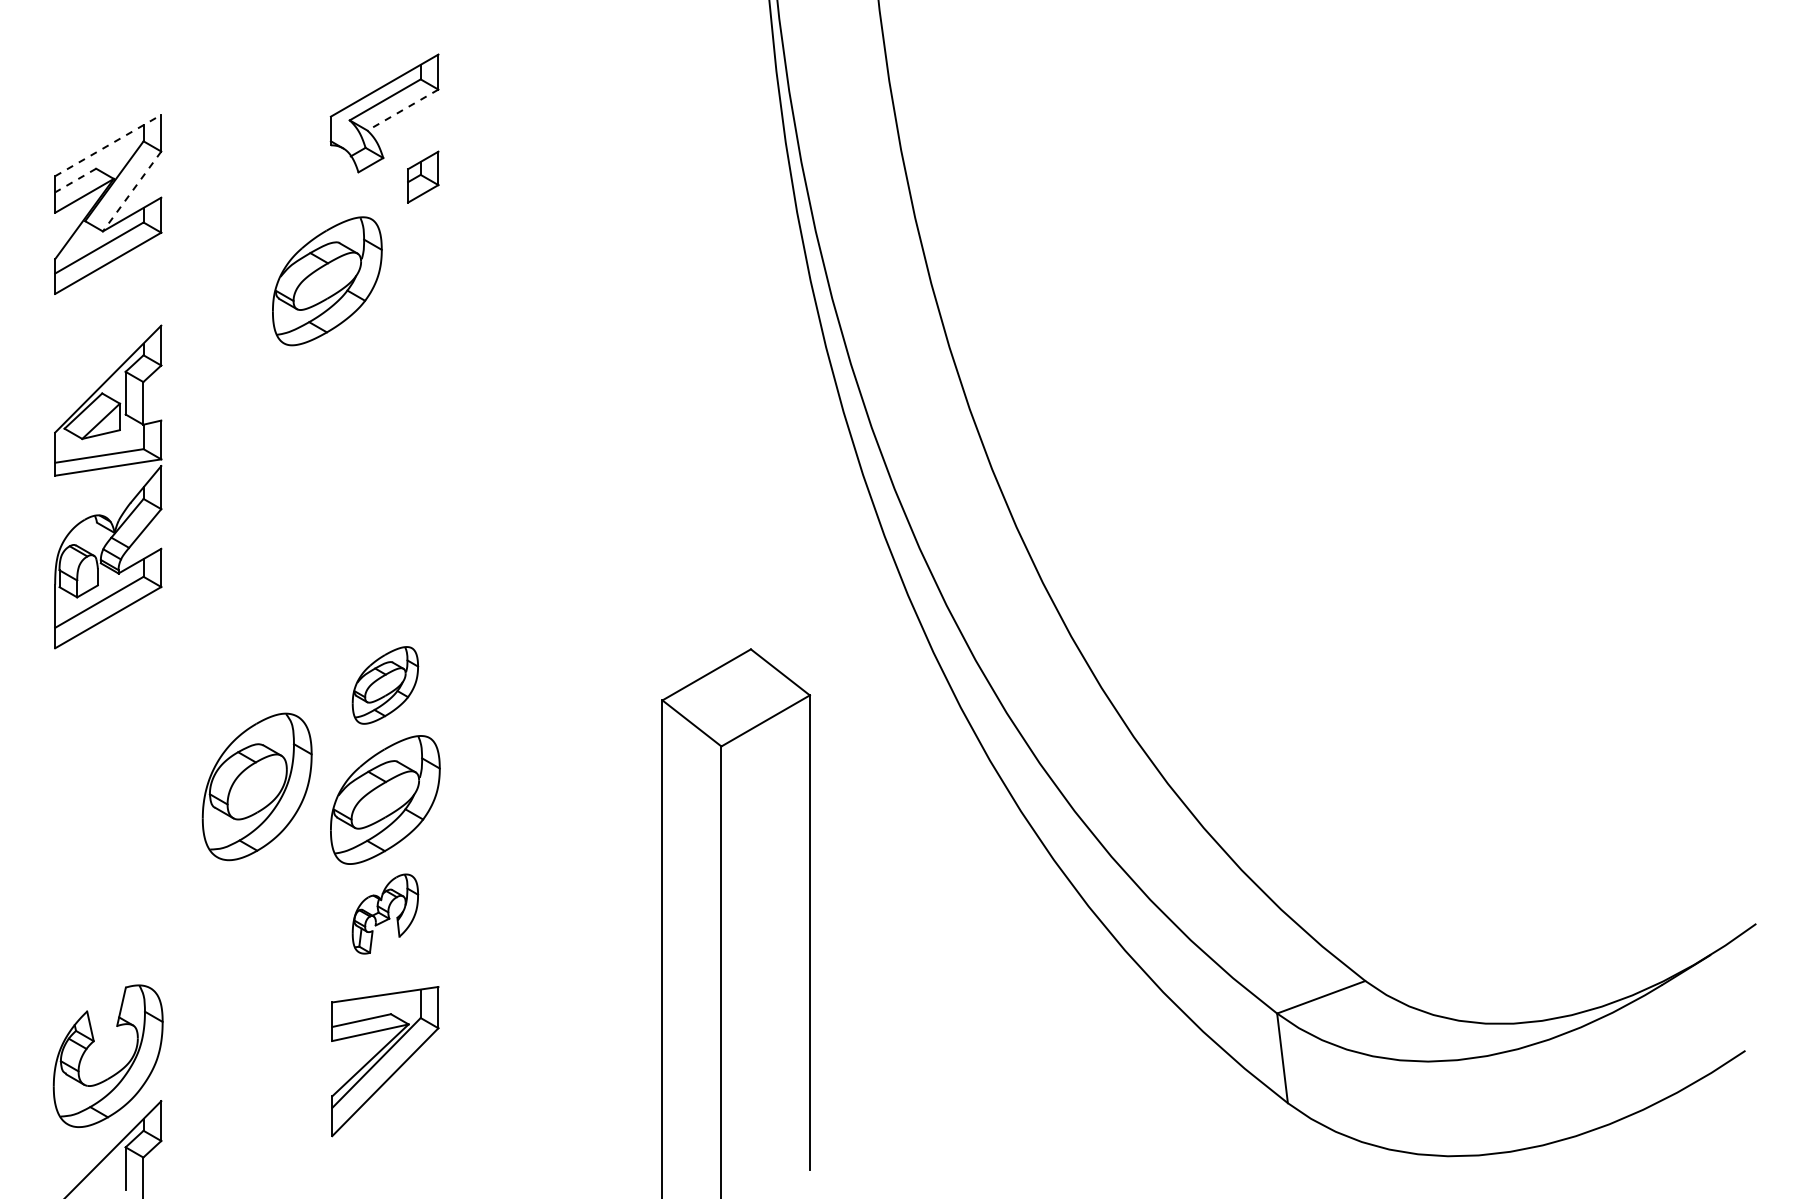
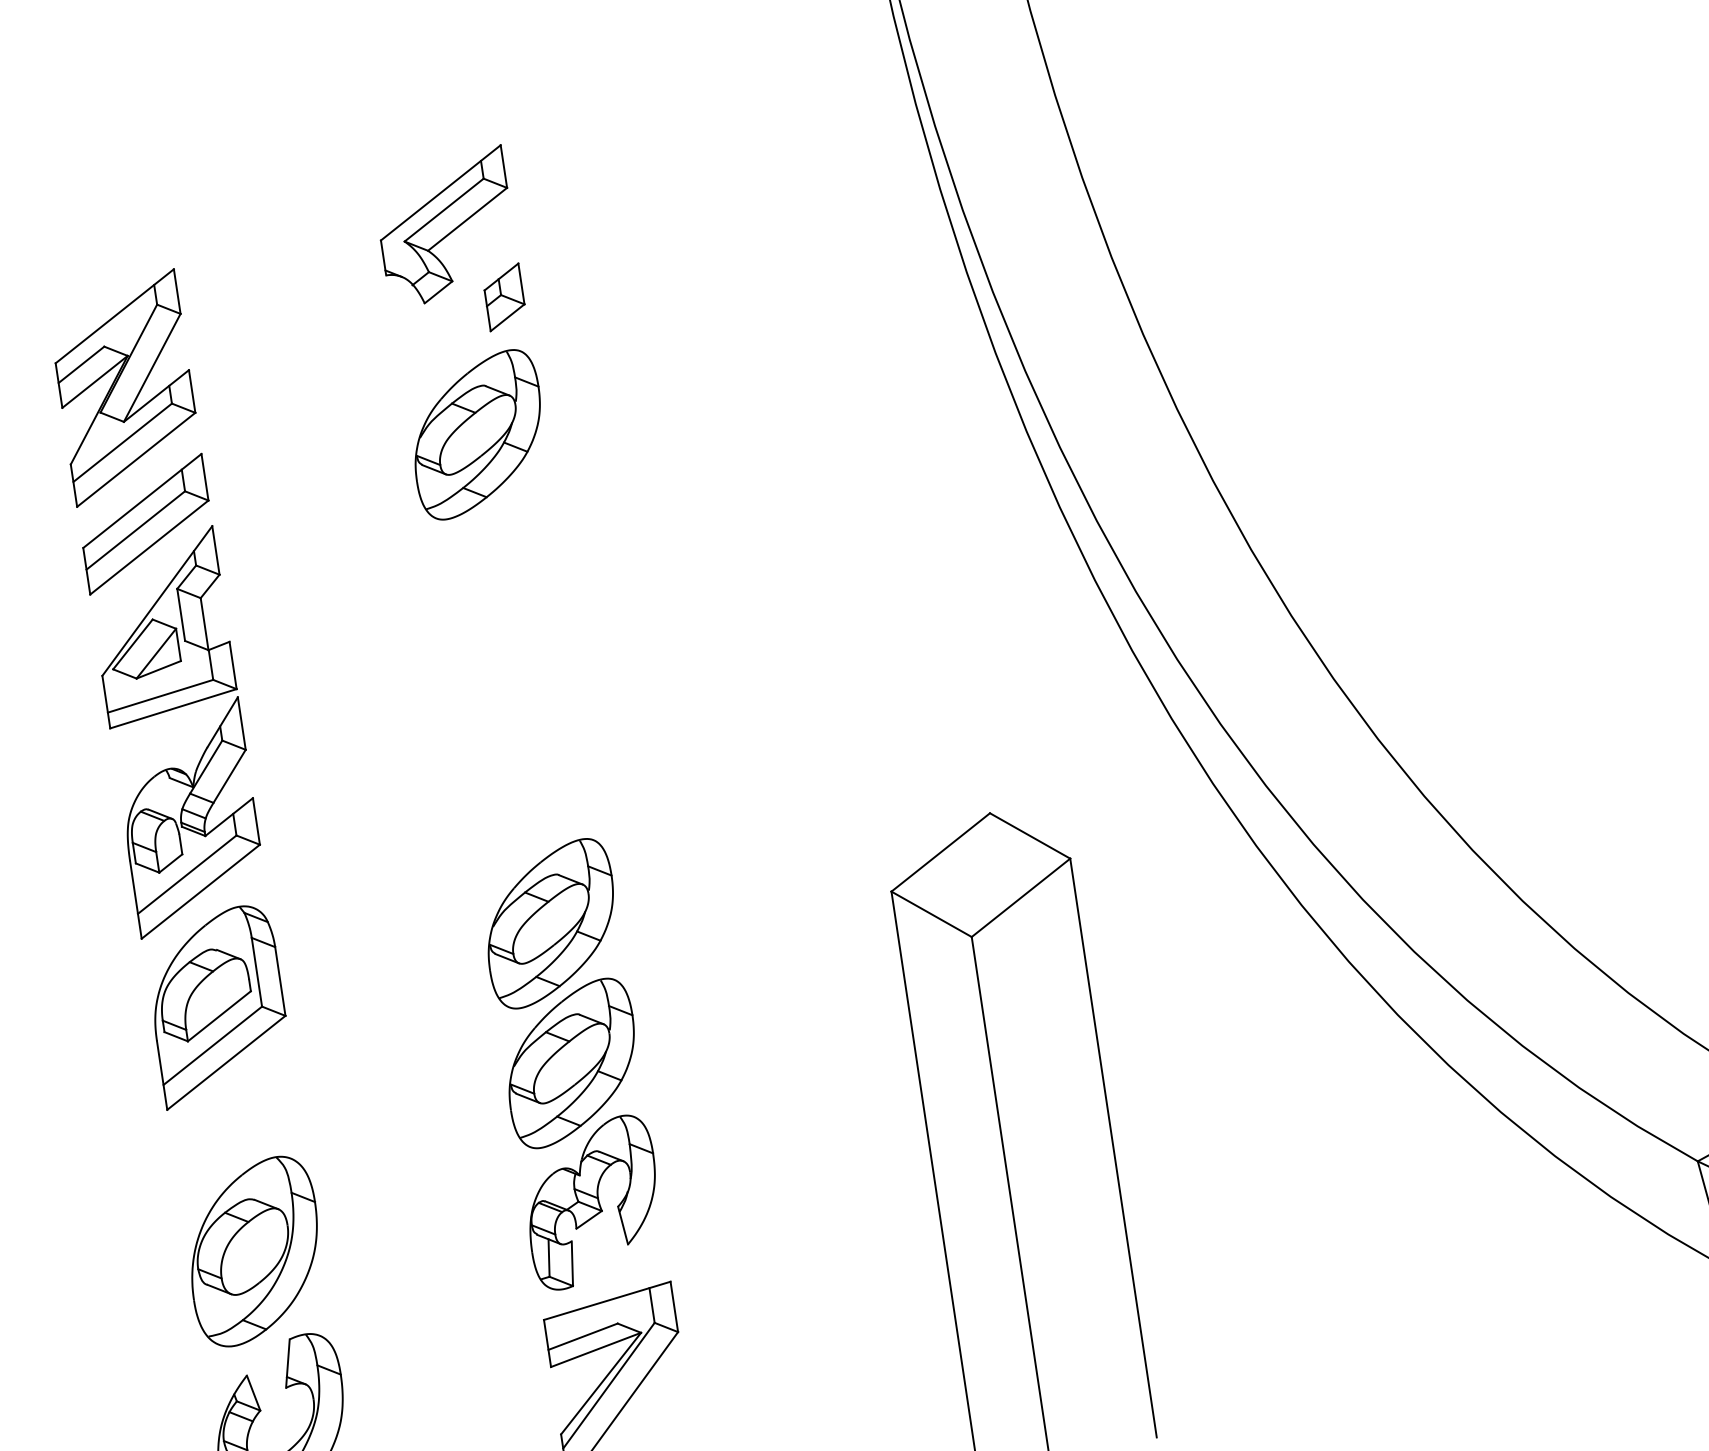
line: (402, 110) -> (467, 219), dashed -> solid
line: (108, 145) -> (115, 316), dashed -> solid
line: (75, 180) -> (81, 364), dashed -> solid
line: (131, 191) -> (151, 368), dashed -> solid
part: (327, 281) -> (478, 435), moved
part: (108, 315) -> (146, 523), added
part: (385, 685) -> (551, 923), size x1.67
part: (108, 711) -> (218, 1006), added
part: (256, 786) -> (253, 1251), moved
part: (385, 913) -> (592, 1201), size x1.67

